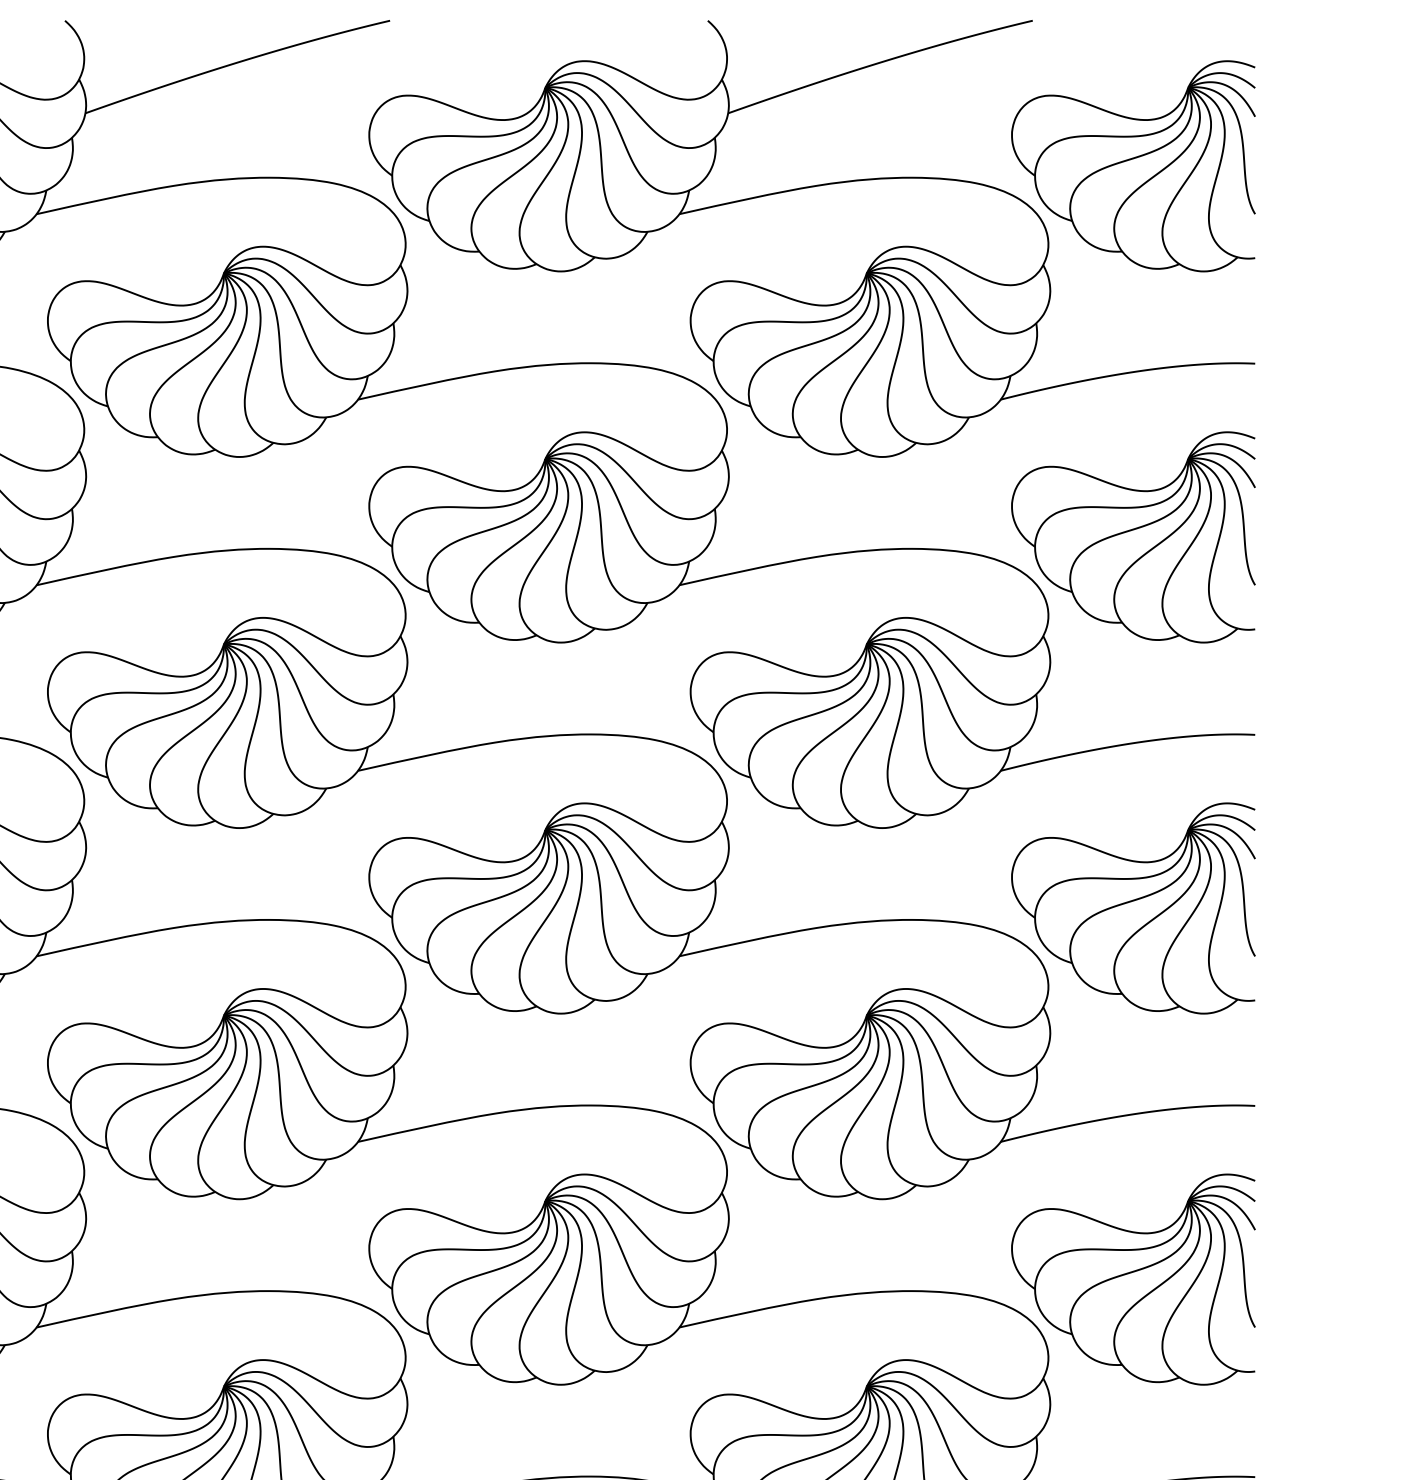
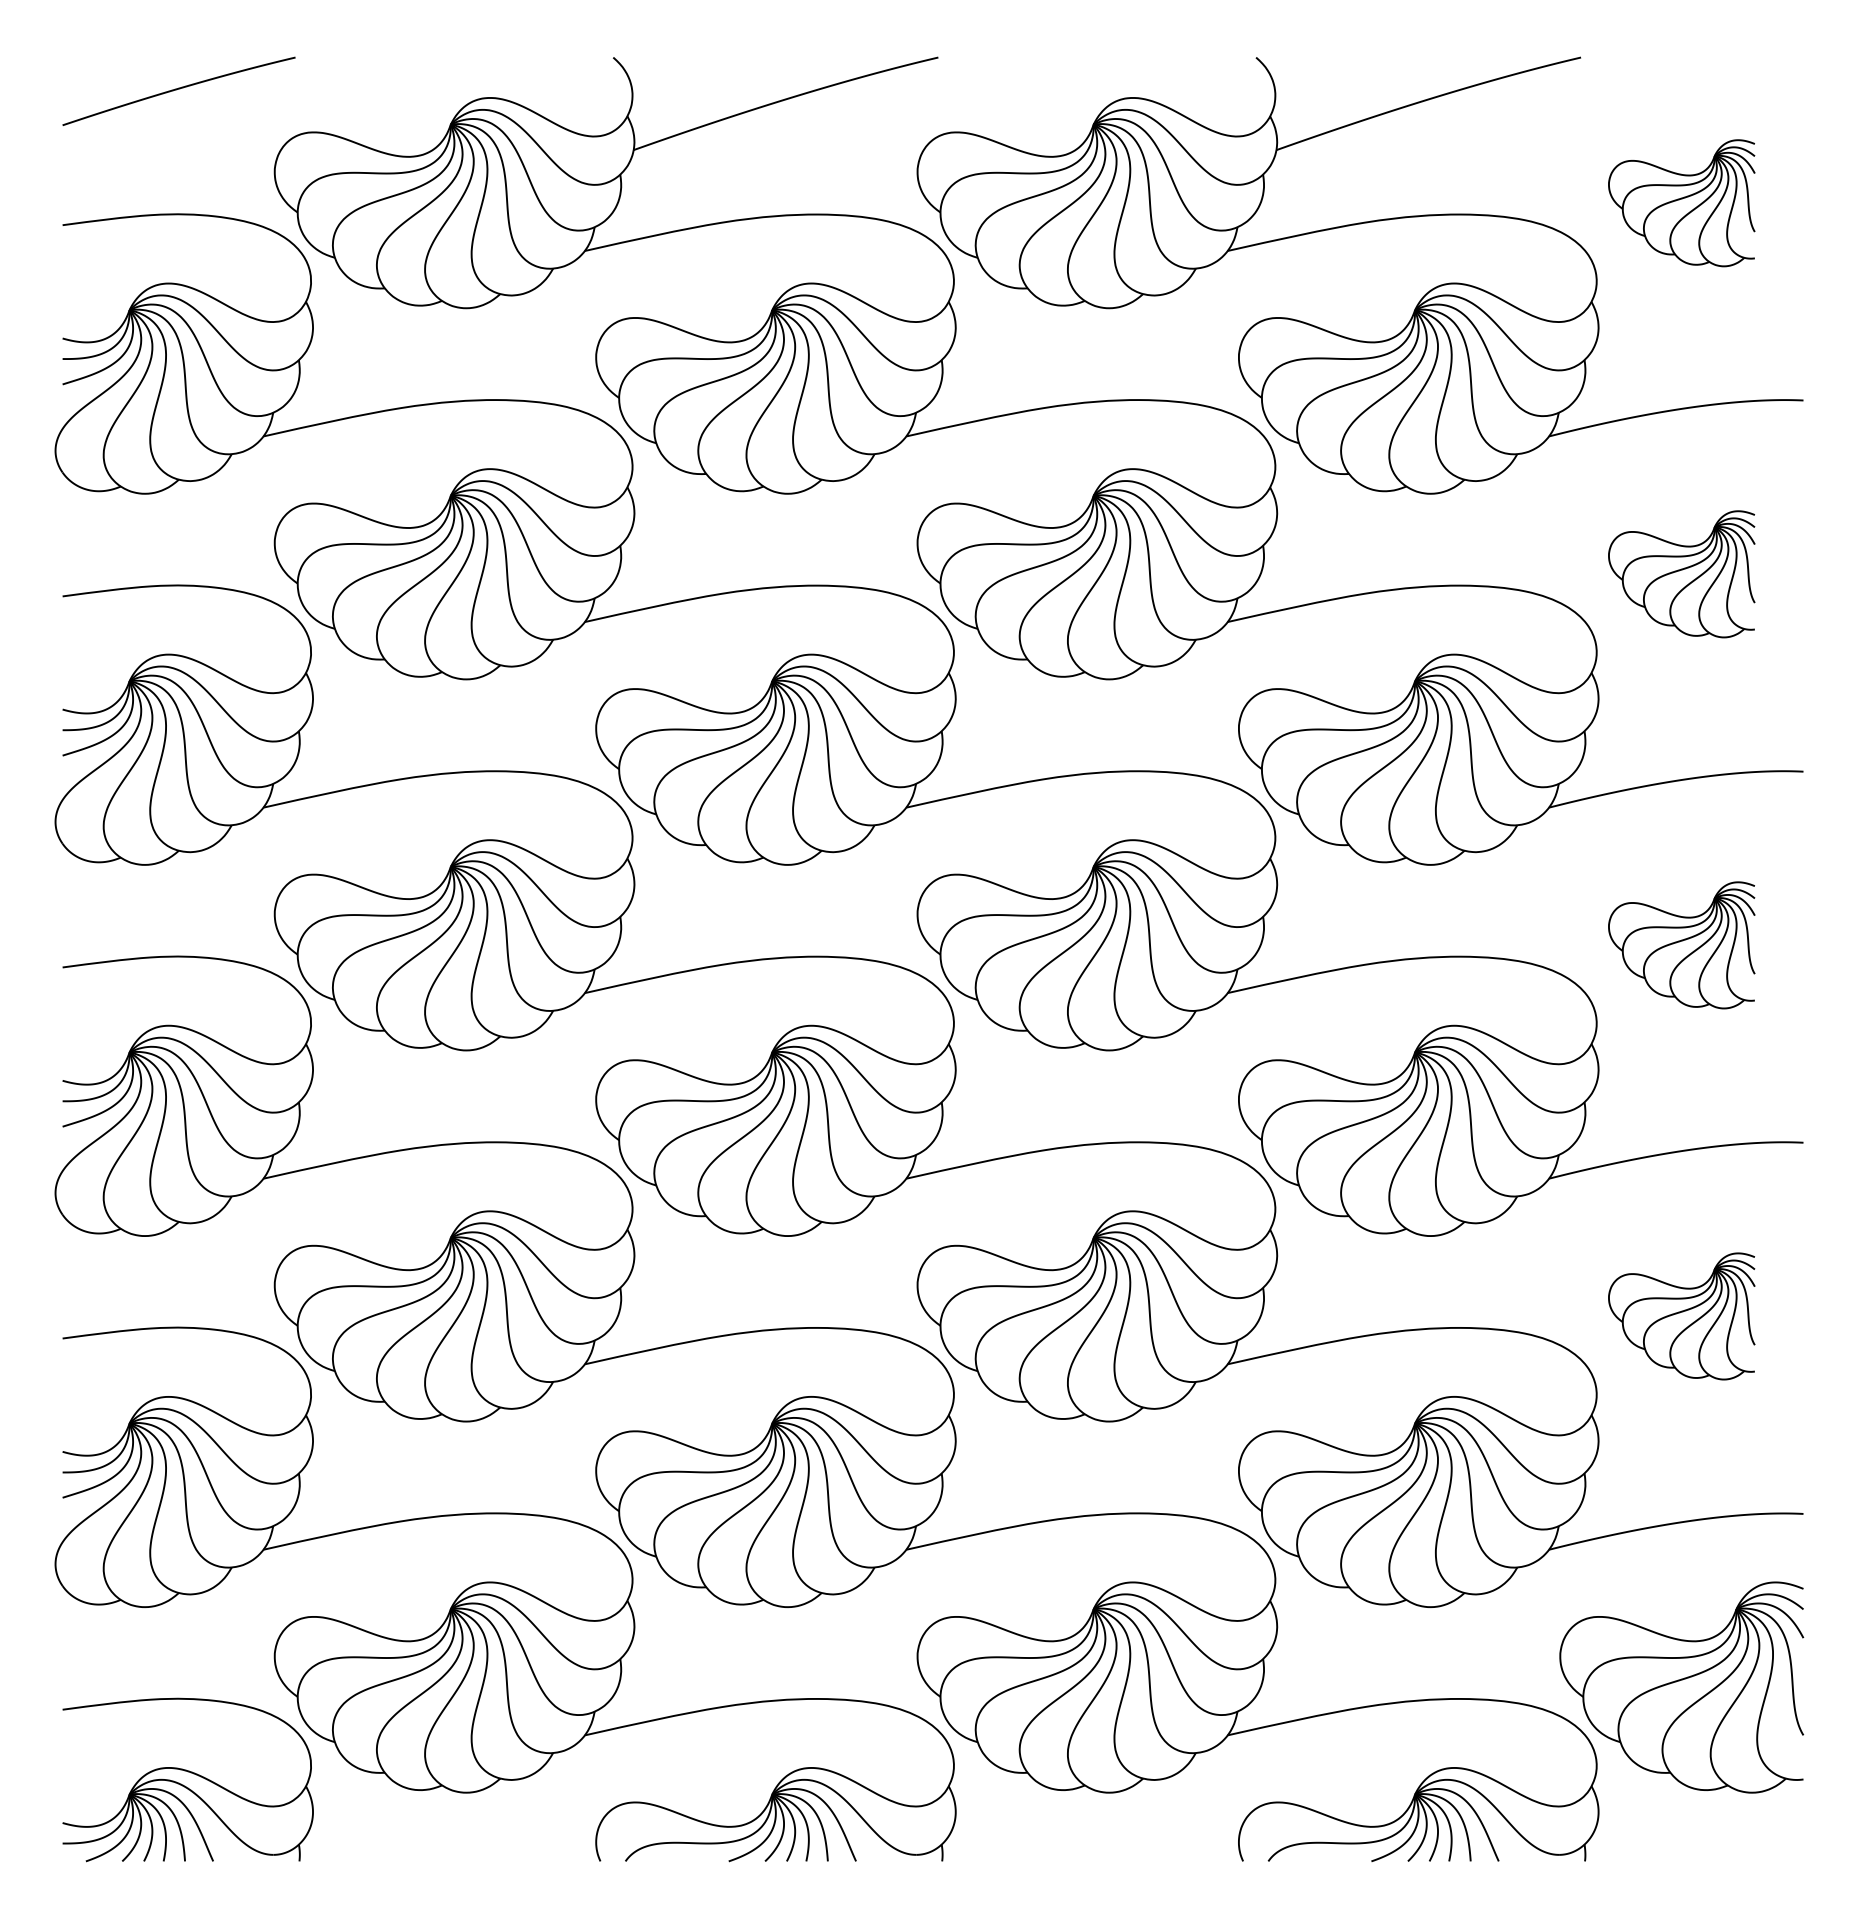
part: (1133, 166) -> (1681, 203), size x0.6
part: (1133, 537) -> (1681, 574), size x0.6
part: (1133, 908) -> (1681, 945), size x0.6
part: (1133, 1279) -> (1681, 1316), size x0.6

